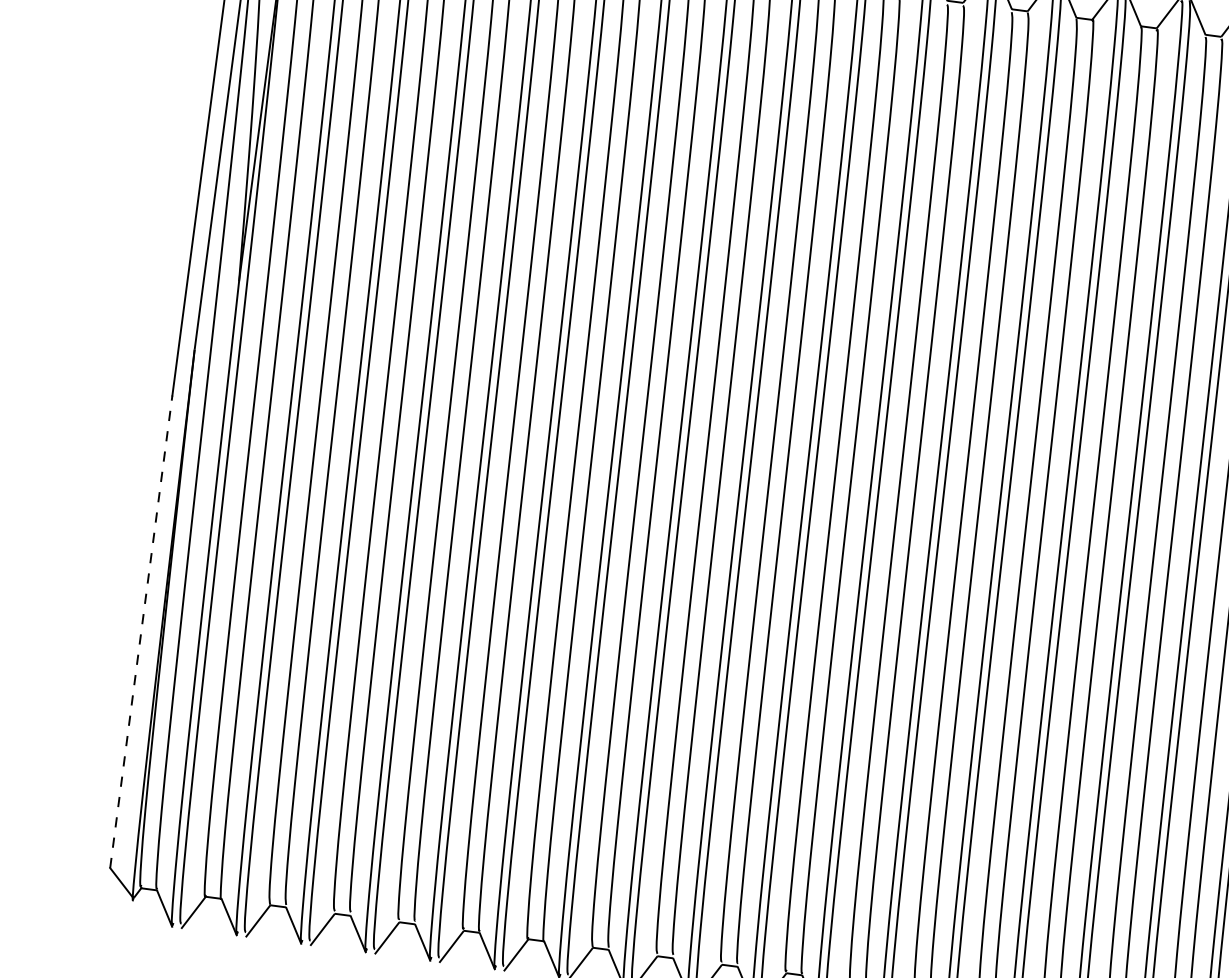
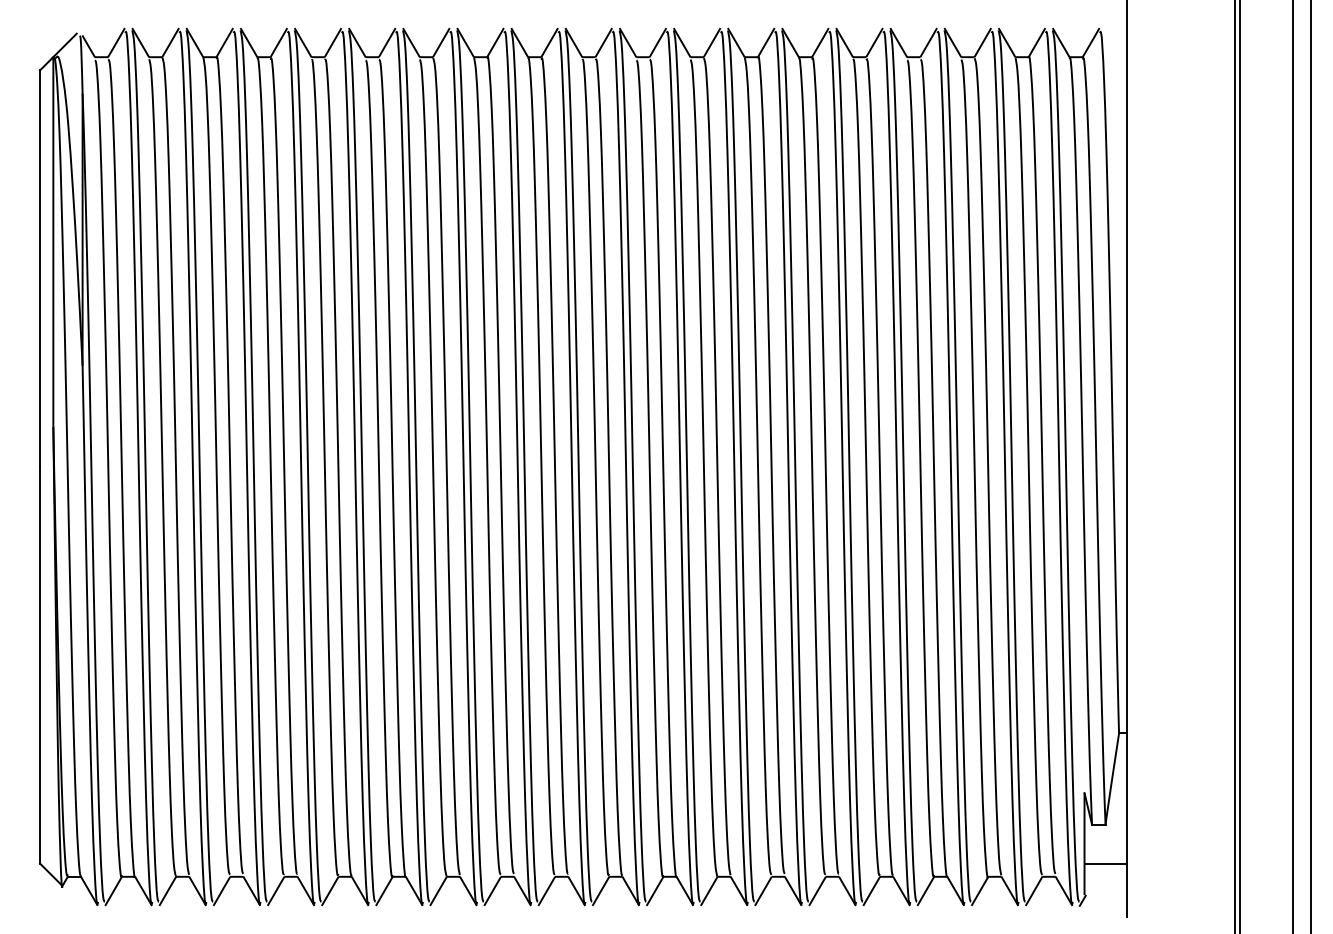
line: (140, 630) -> (39, 664), dashed -> solid

